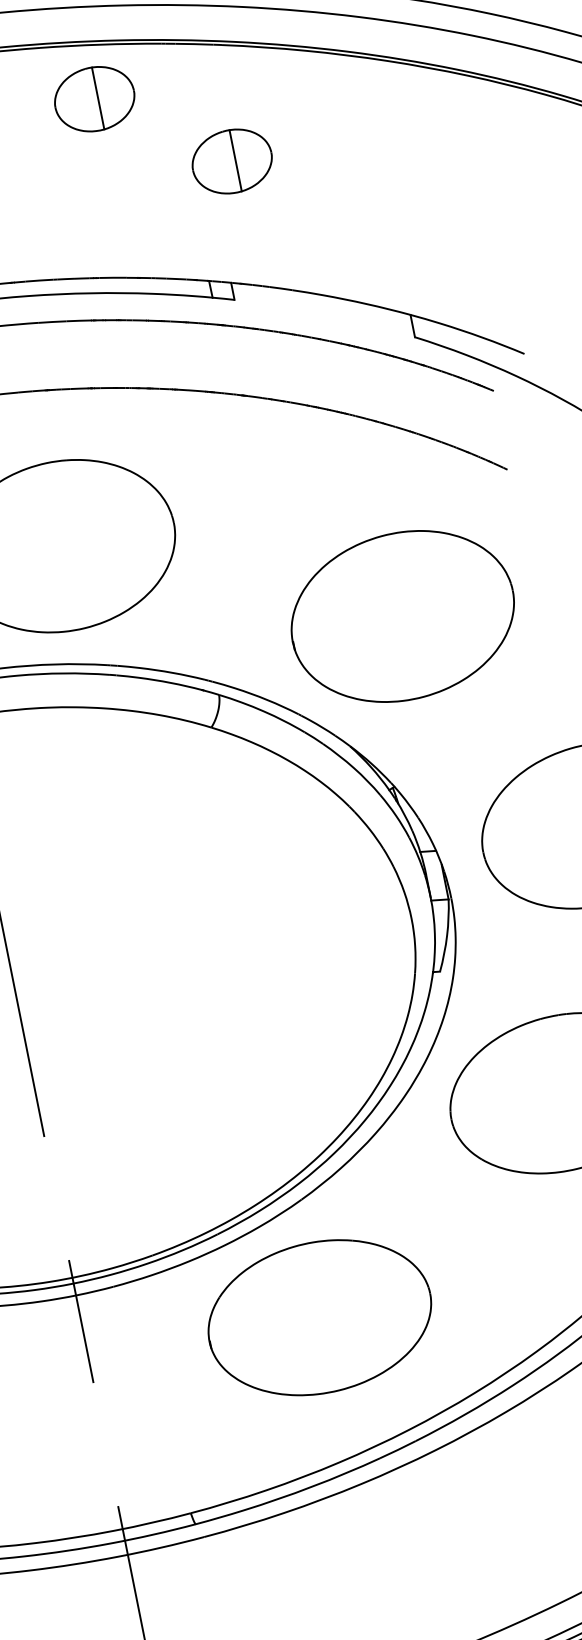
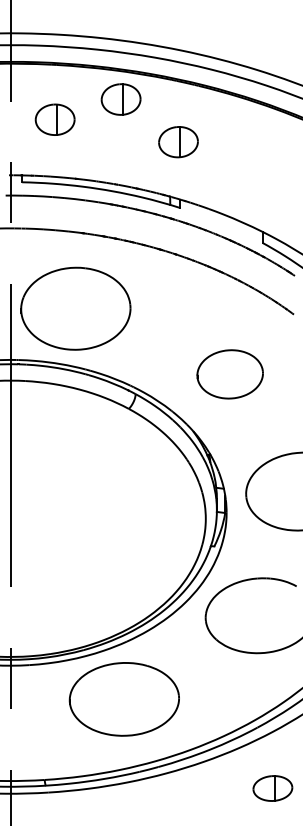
part: (93, 99) -> (120, 99), moved
part: (232, 162) -> (178, 142), moved
part: (401, 617) -> (229, 374), size x0.6

